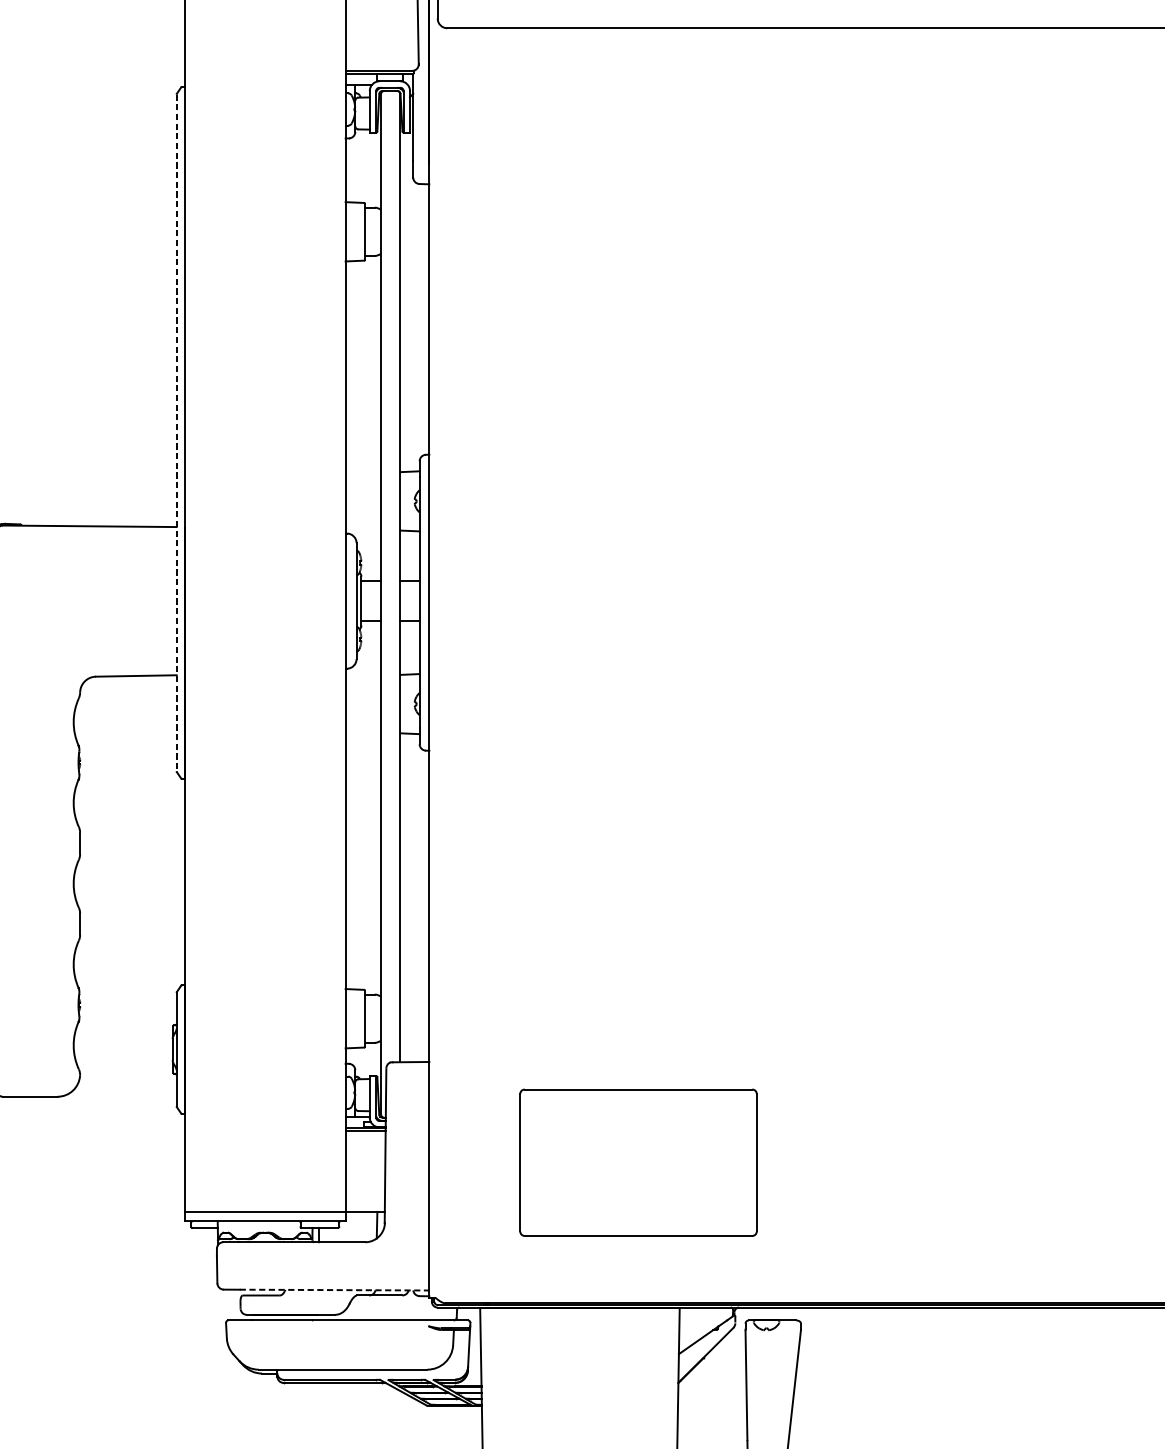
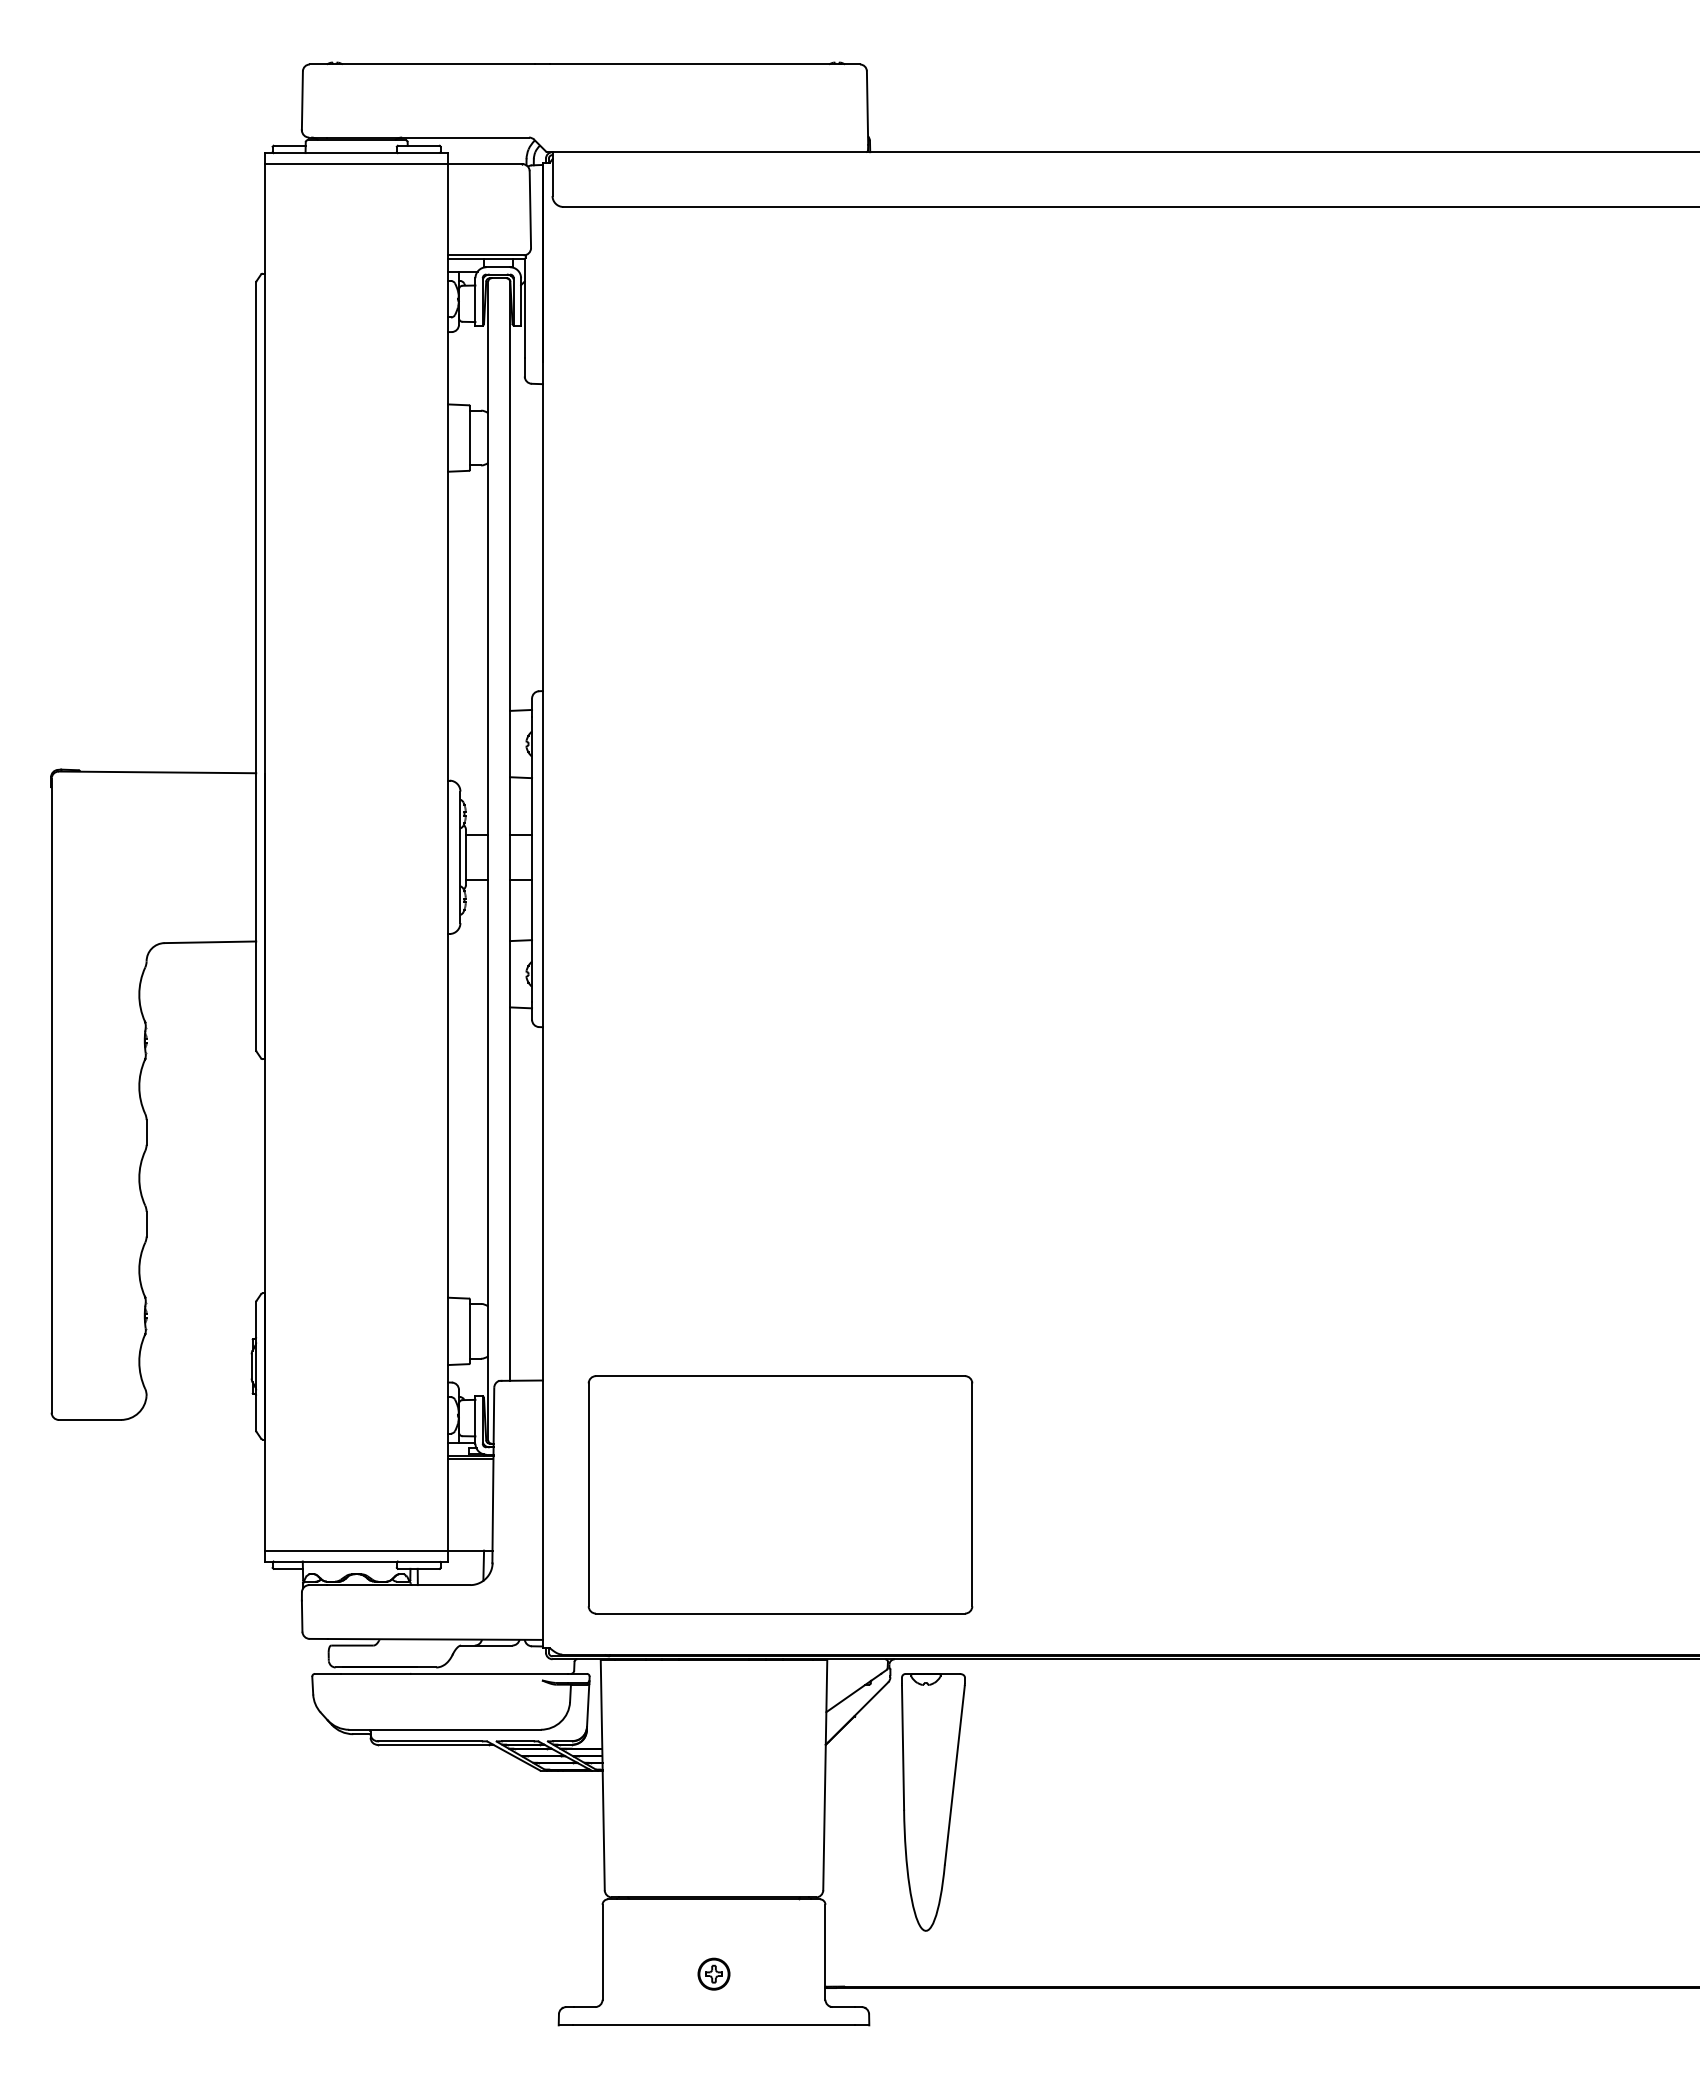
line: (176, 433) -> (256, 666), dashed -> solid
part: (638, 1162) -> (780, 1494), size x1.43
line: (334, 1290) -> (435, 1639), dashed -> solid

